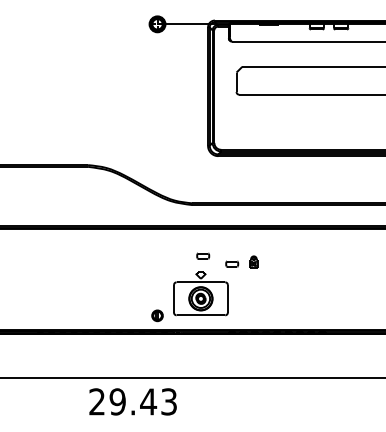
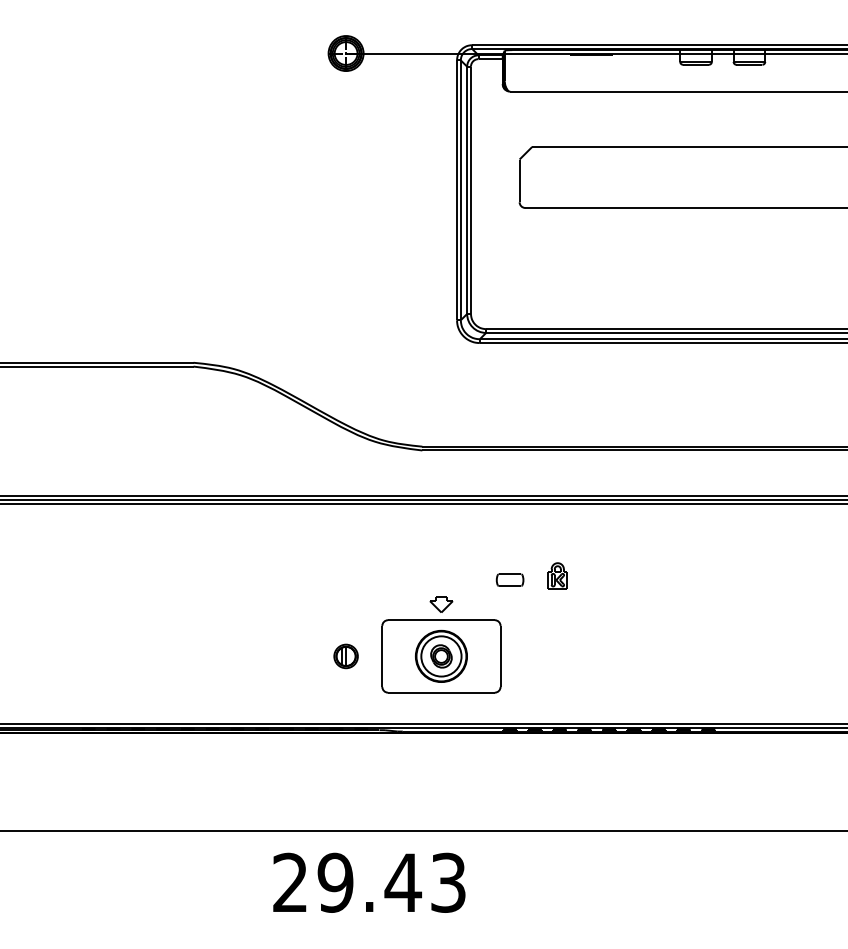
part: (203, 255) -> (447, 561), removed
part: (157, 315) -> (346, 655), moved
text: (132, 401) -> (367, 881), moved

